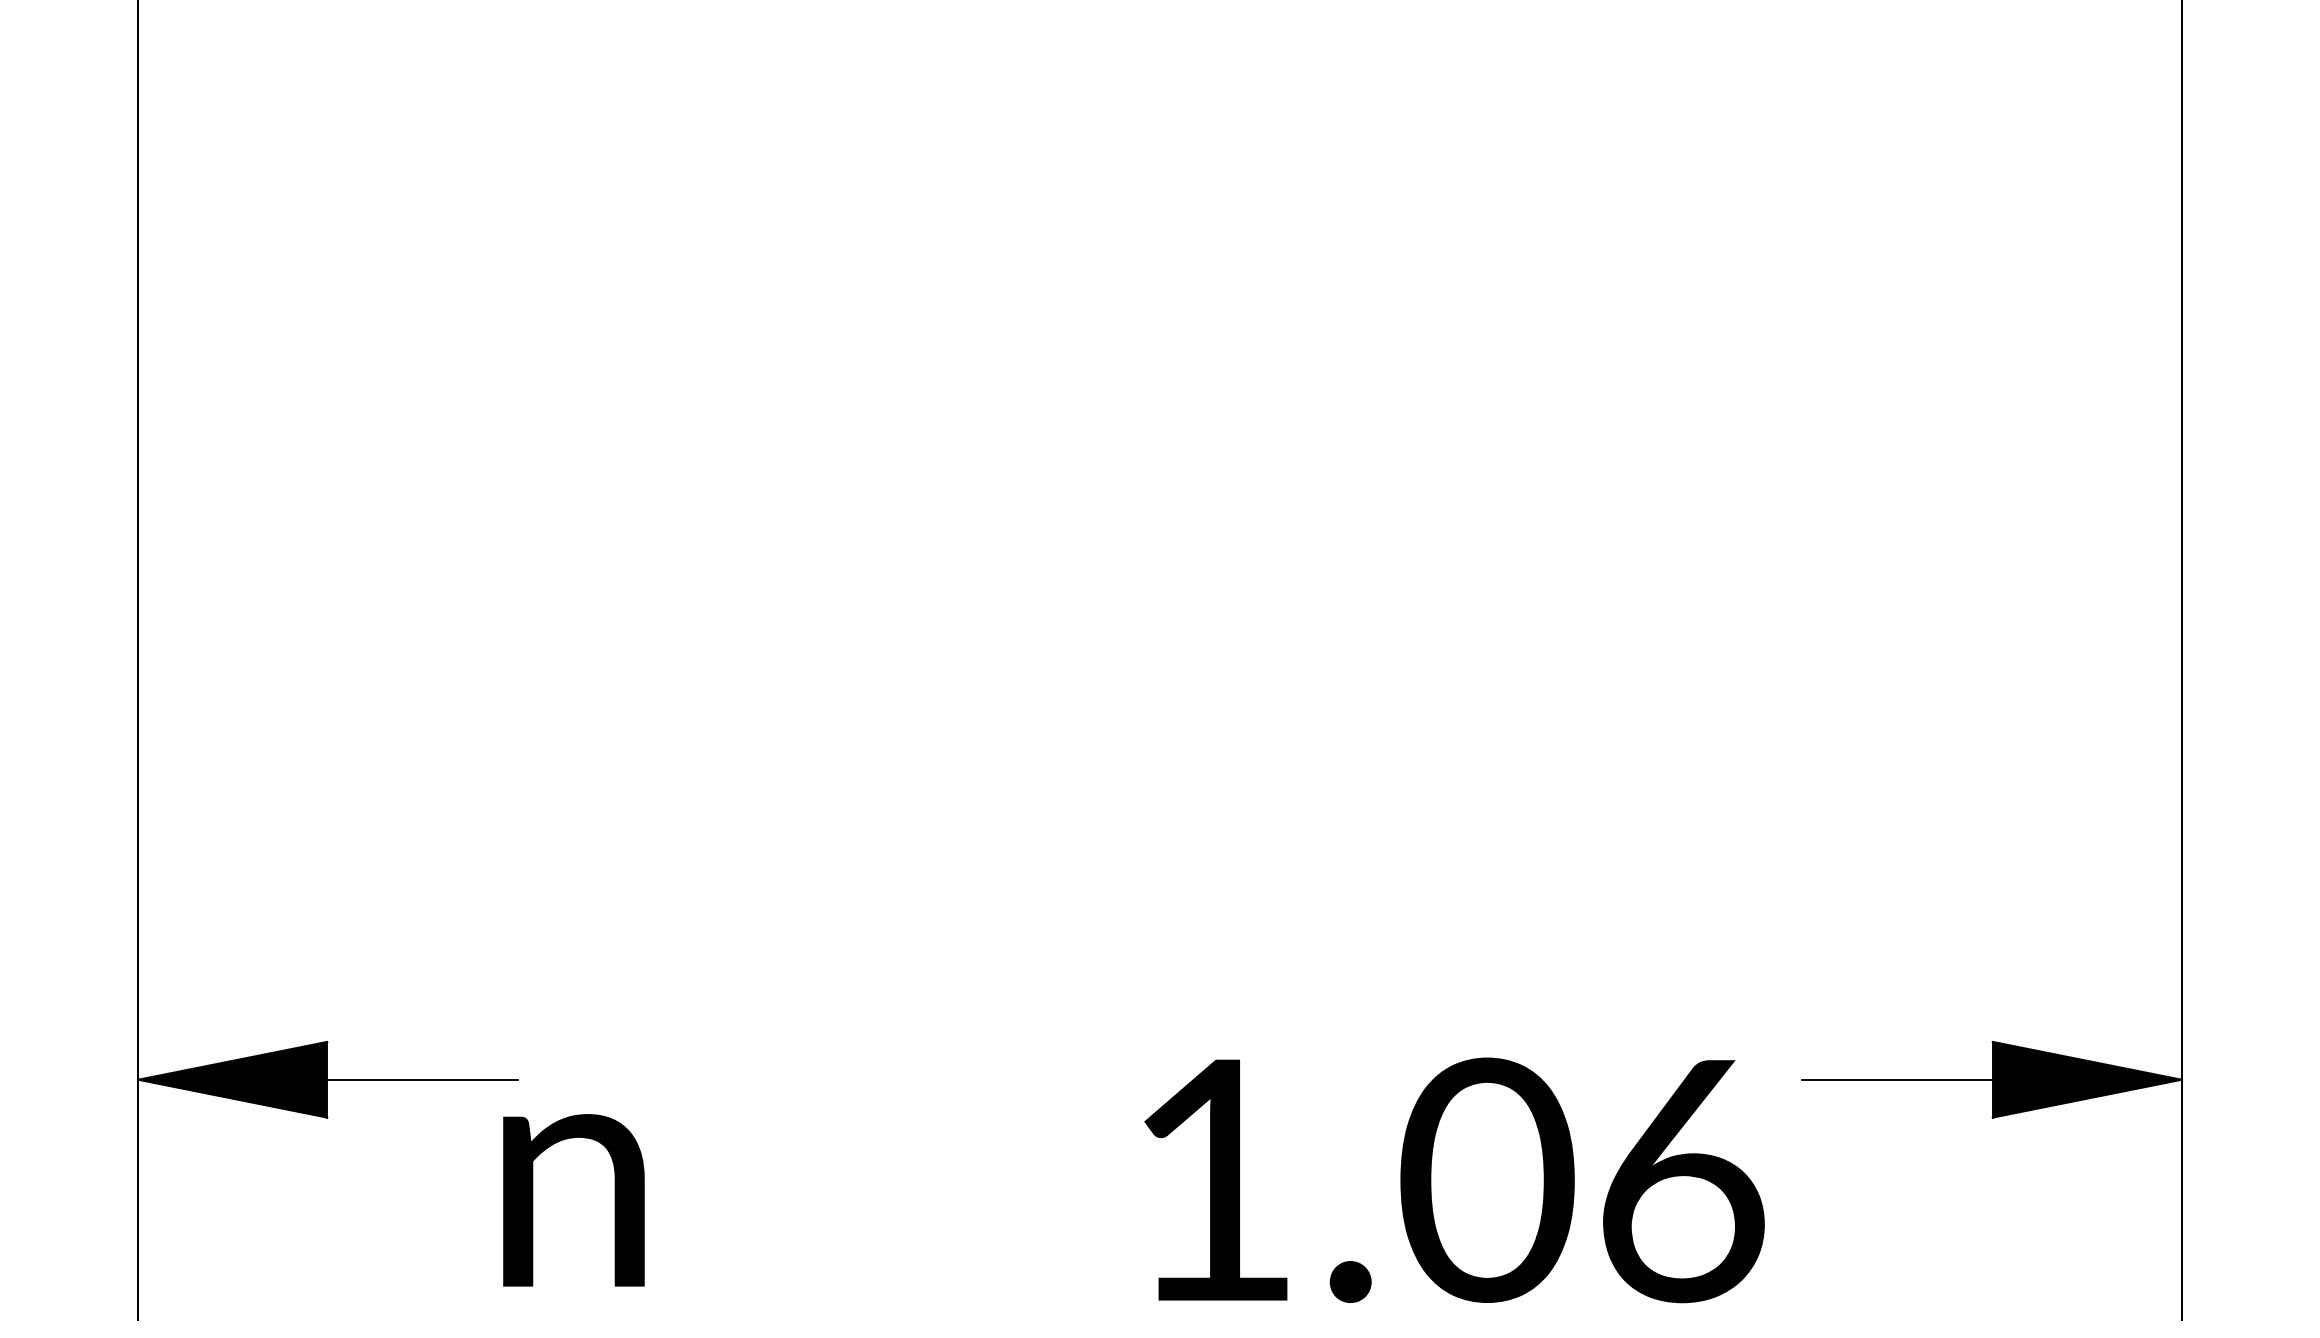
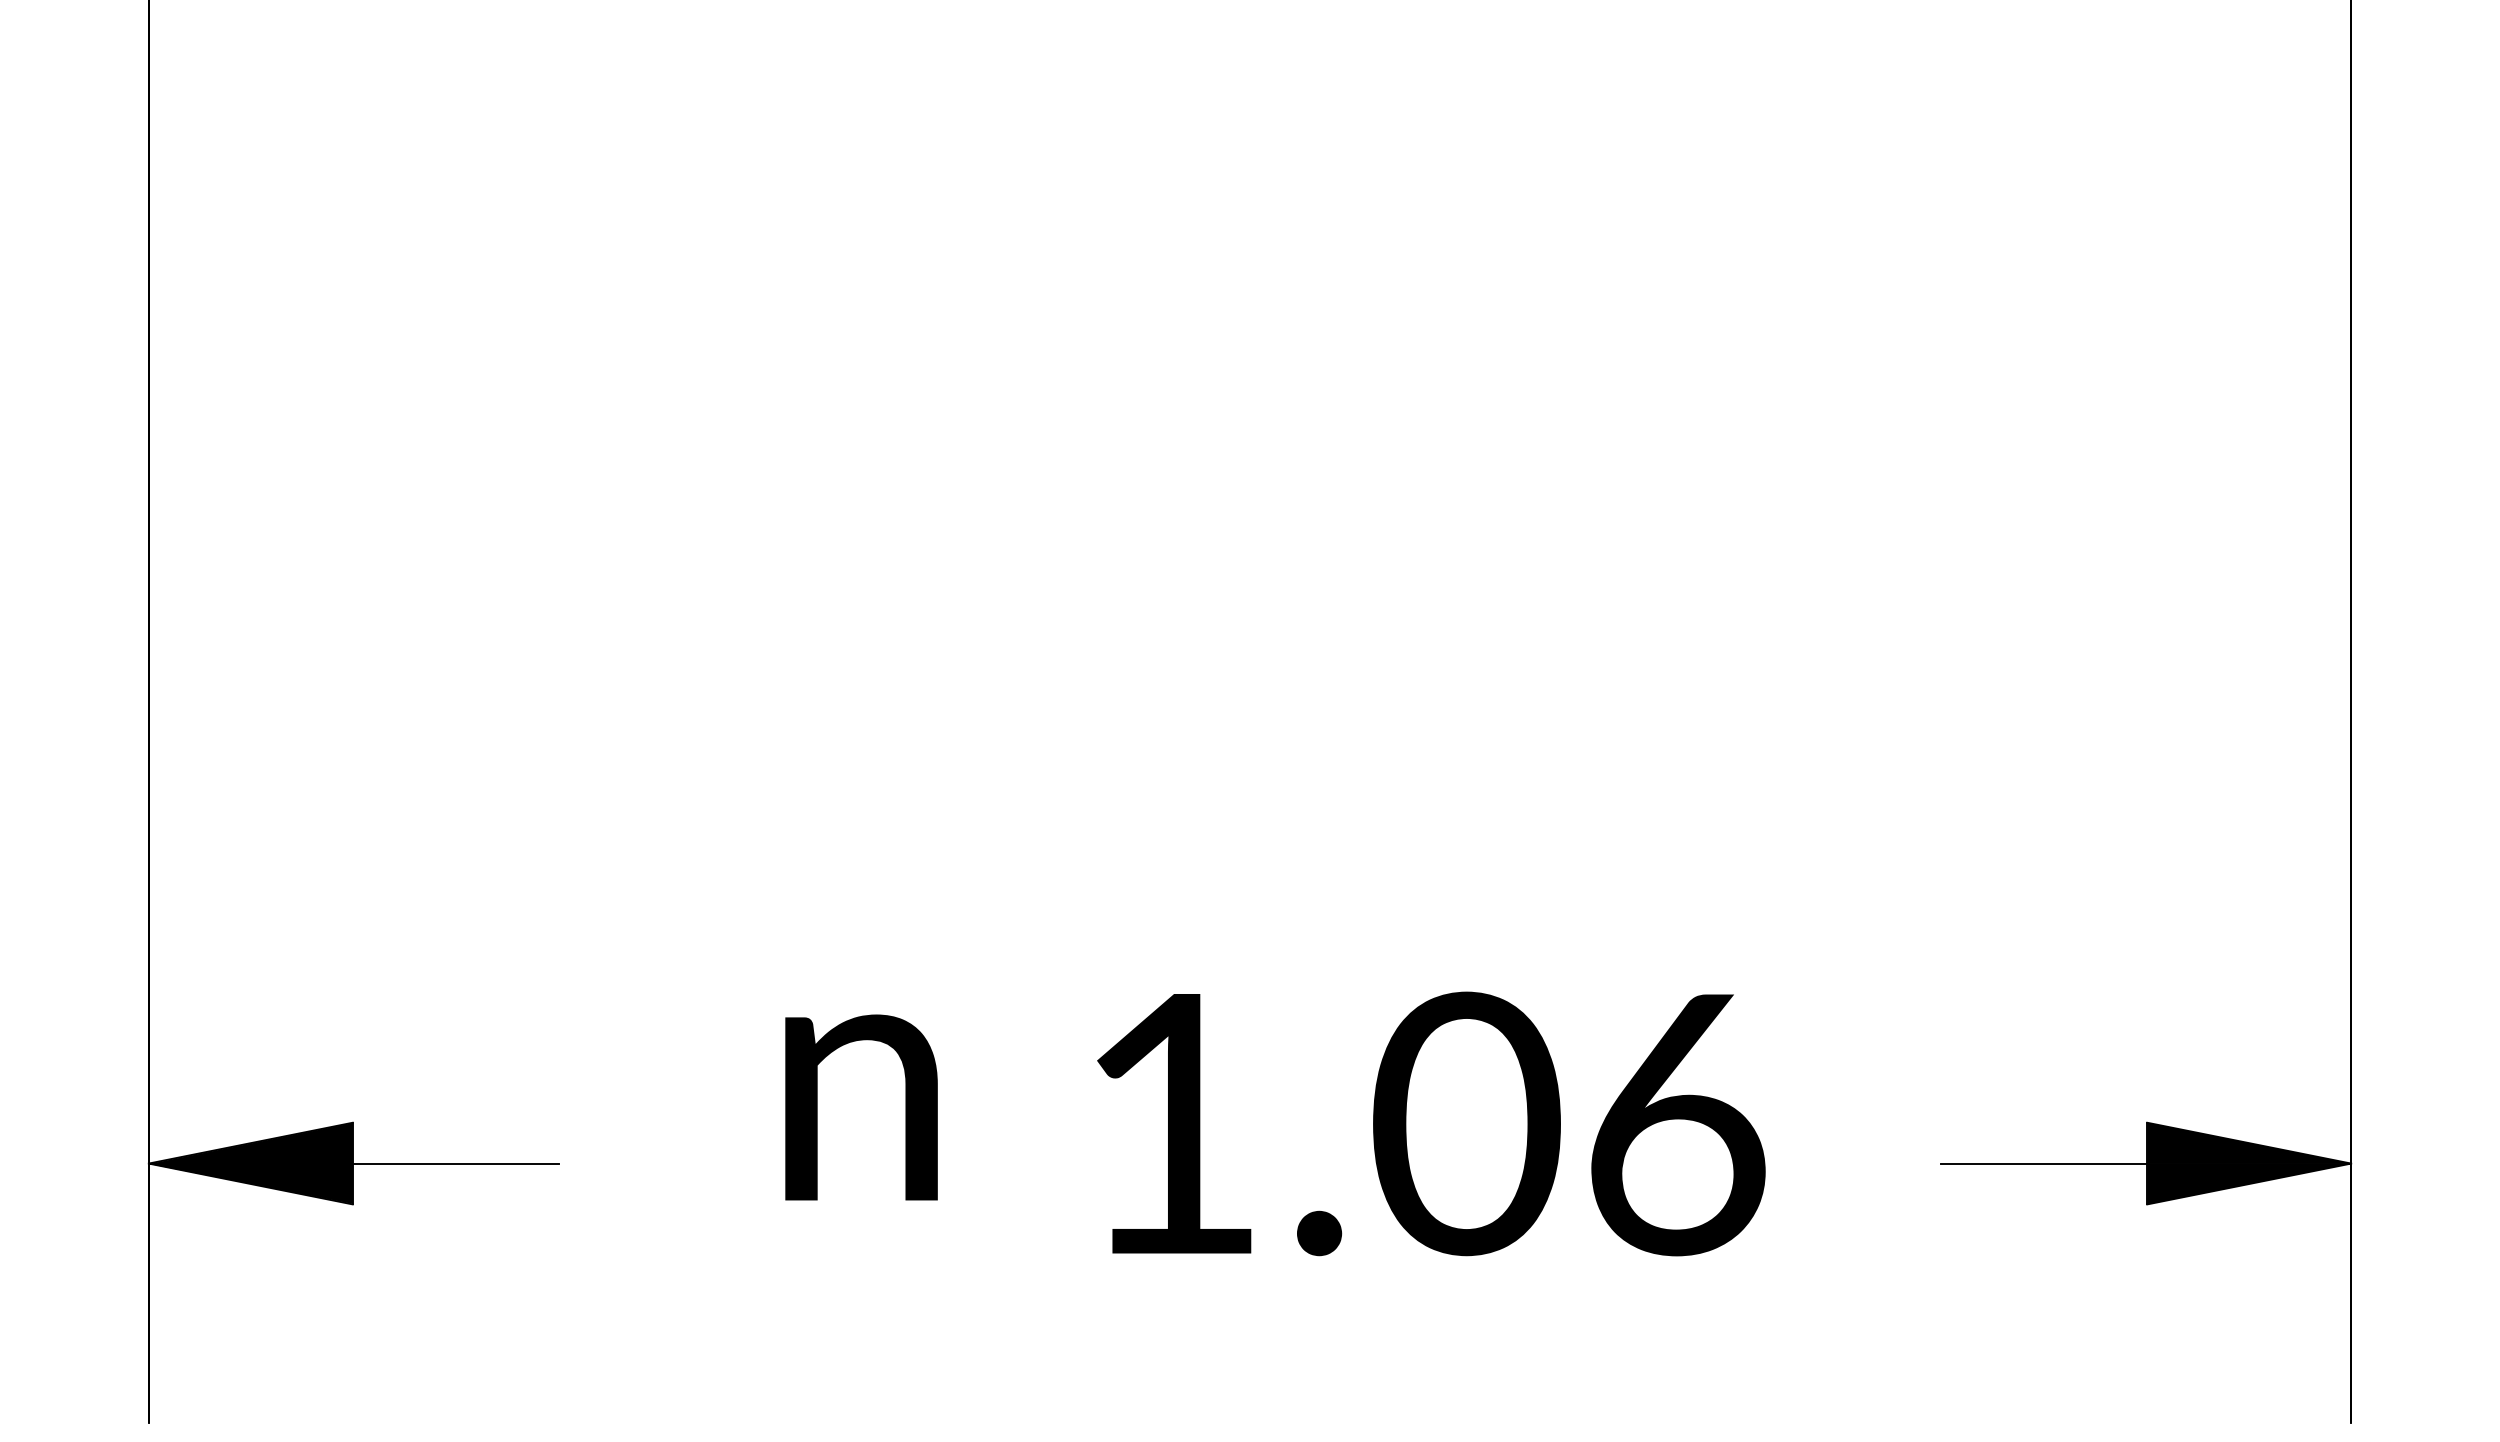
text: (1454, 1179) -> (1431, 1123), moved
text: (573, 1200) -> (861, 1107), moved

